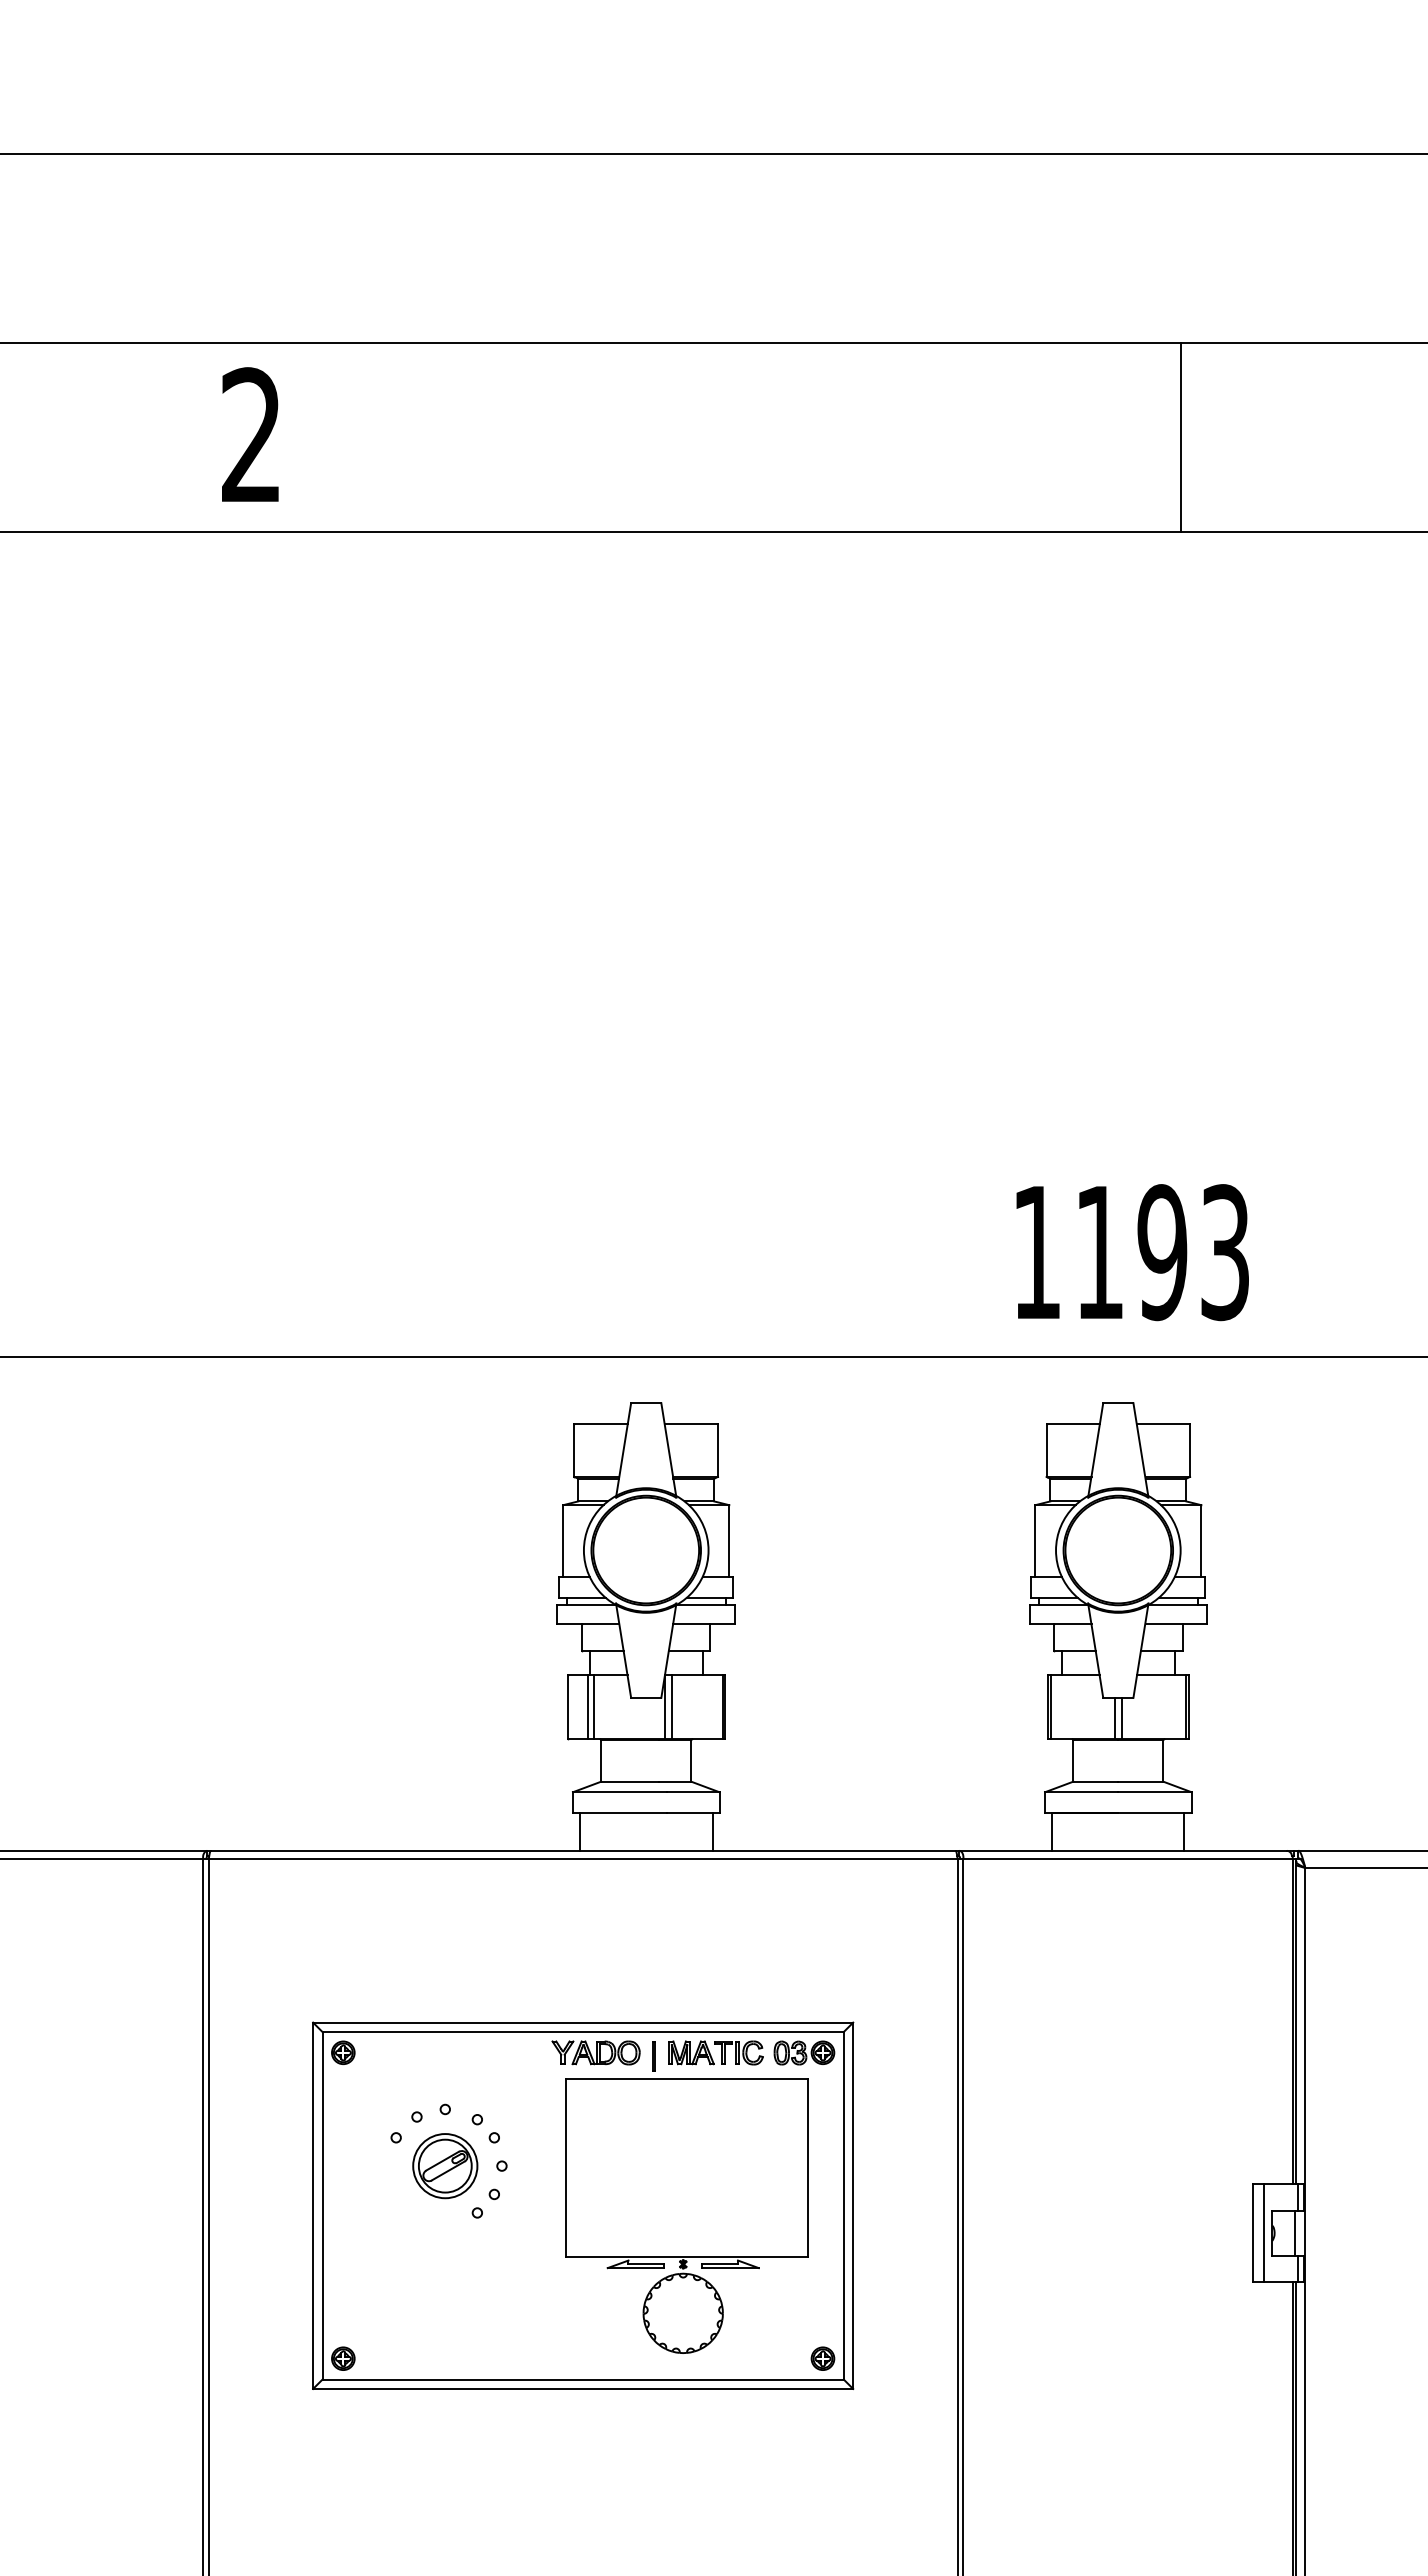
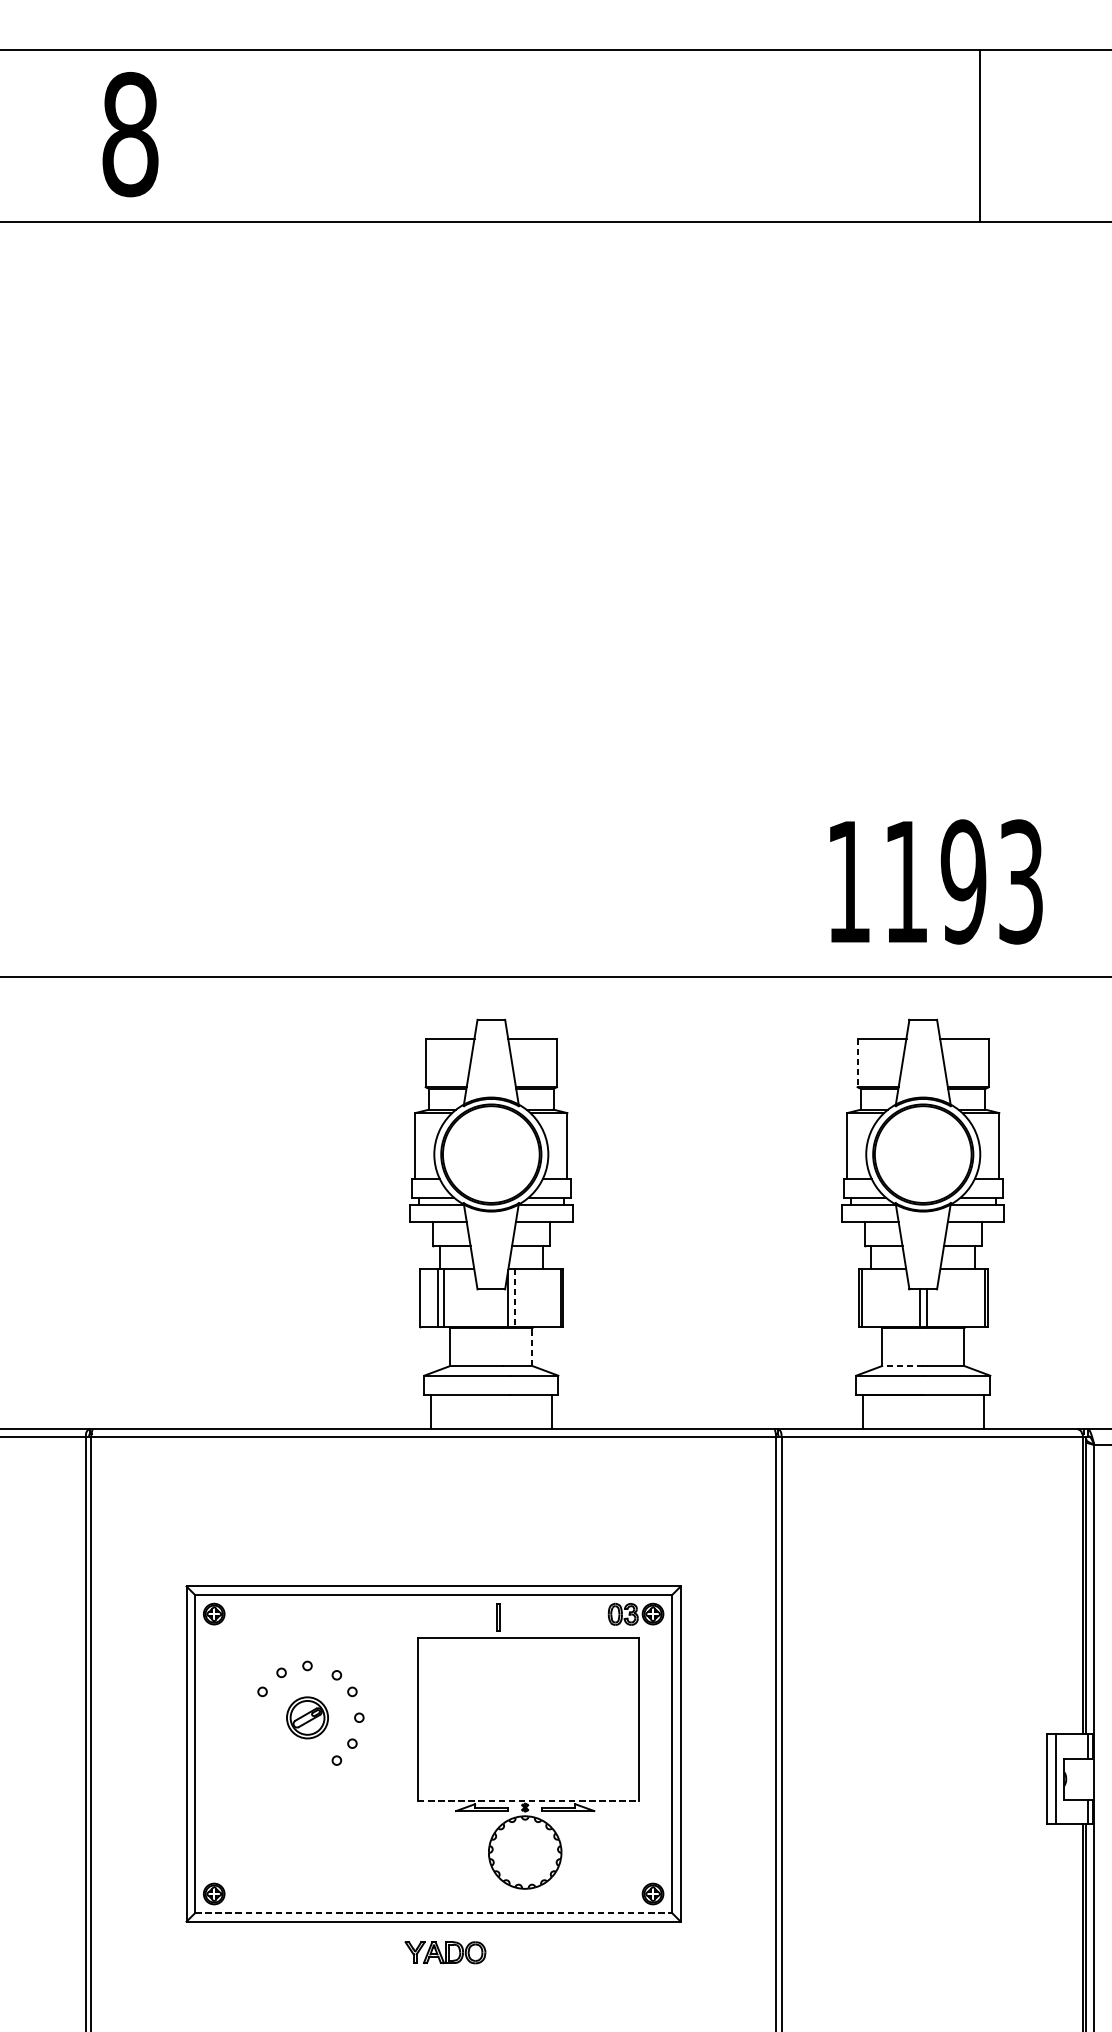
text: (251, 435) -> (130, 134), 2 -> 8
line: (1046, 1450) -> (857, 1063), solid -> dashed
line: (672, 1707) -> (515, 1298), solid -> dashed
line: (691, 1760) -> (532, 1346), solid -> dashed
line: (1095, 1781) -> (902, 1365), solid -> dashed
part: (595, 2052) -> (444, 1952), moved
part: (715, 2052) -> (554, 1613), removed
part: (445, 2166) -> (307, 1718), size x0.7
line: (1295, 2233) -> (1085, 1779), removed
line: (687, 2256) -> (529, 1800), solid -> dashed
line: (583, 2379) -> (433, 1913), solid -> dashed

